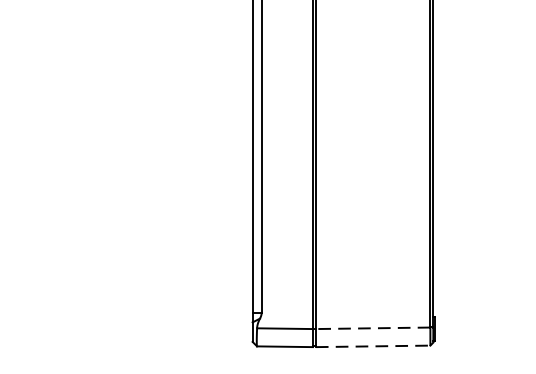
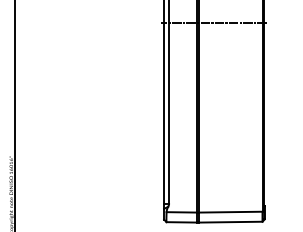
line: (372, 328) -> (230, 212), dashed -> solid
line: (372, 346) -> (230, 222), dashed -> solid

